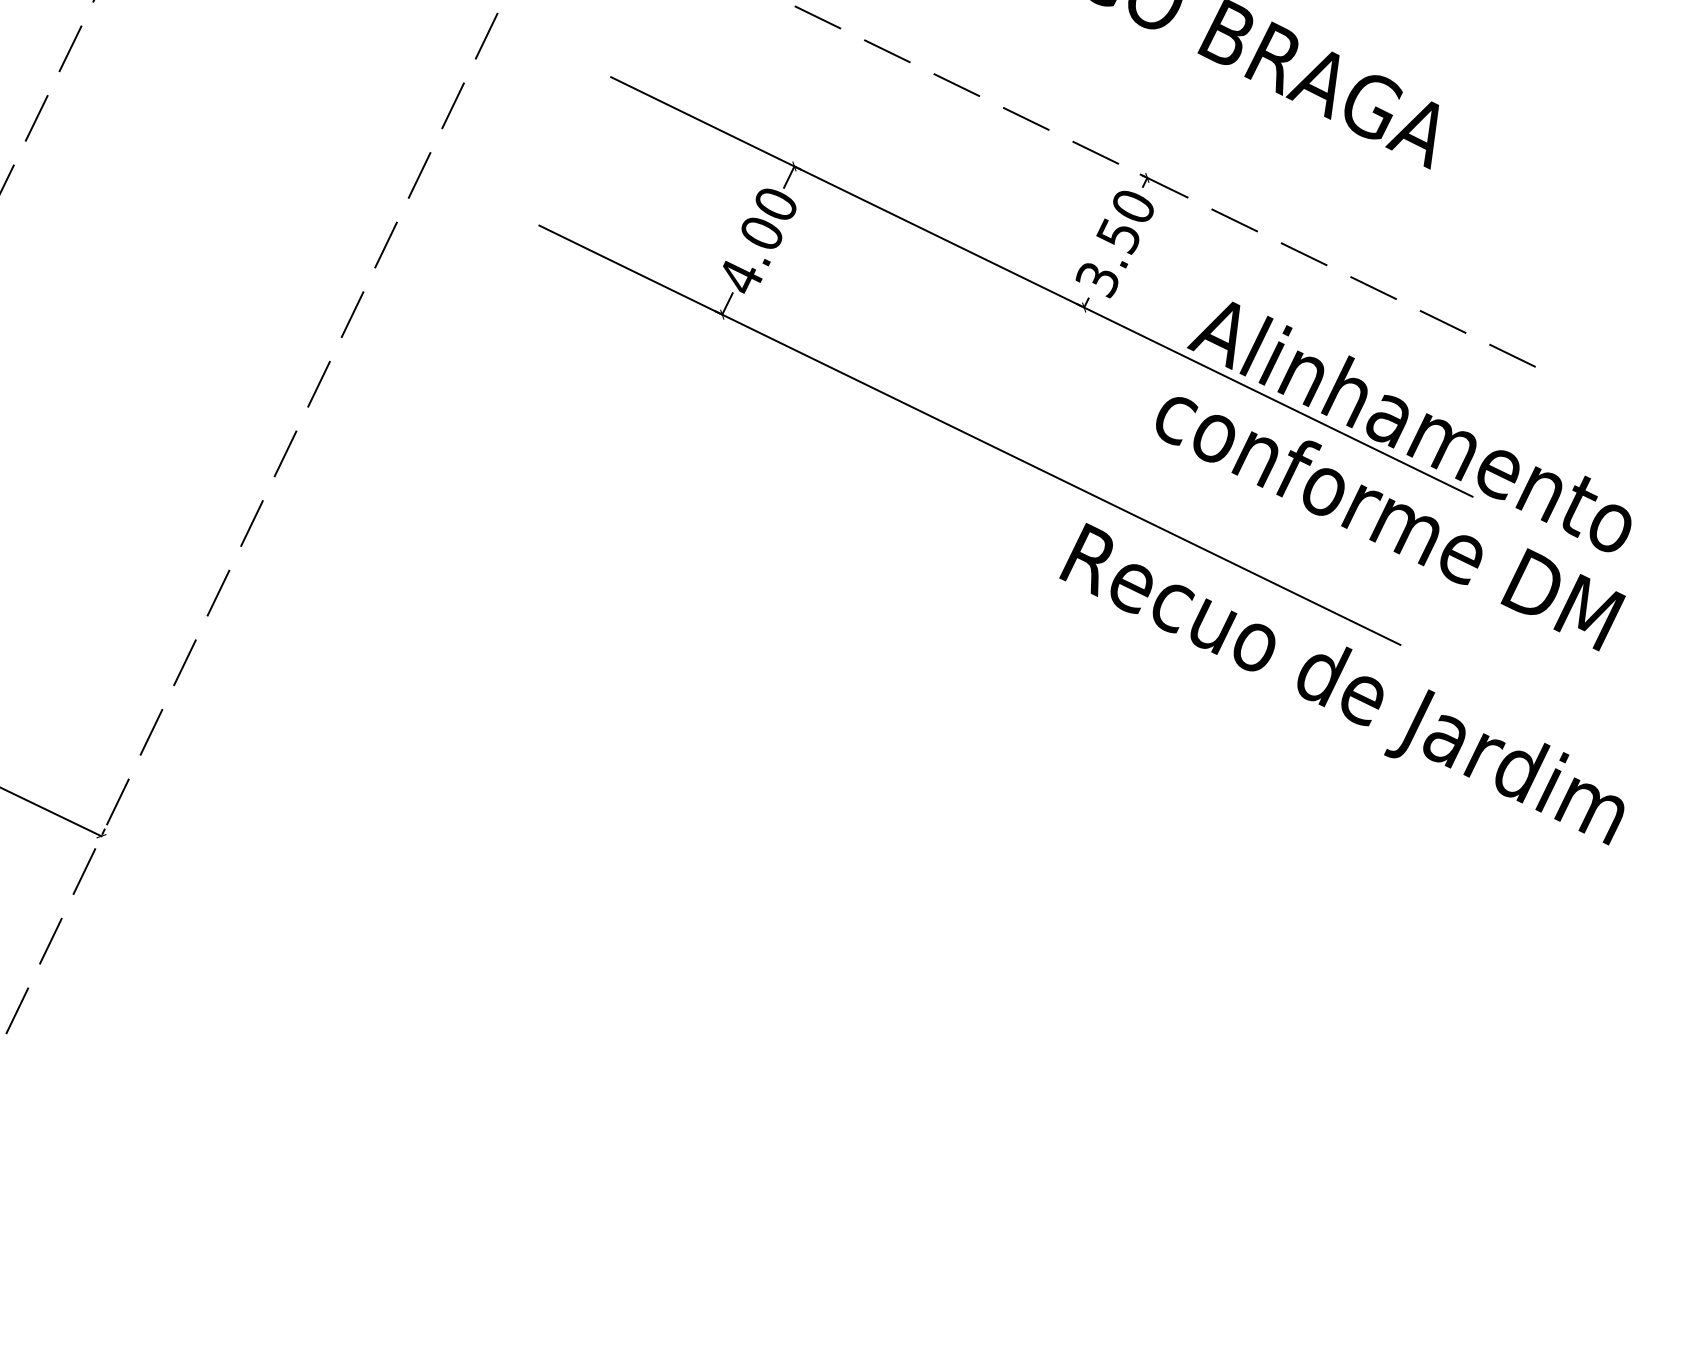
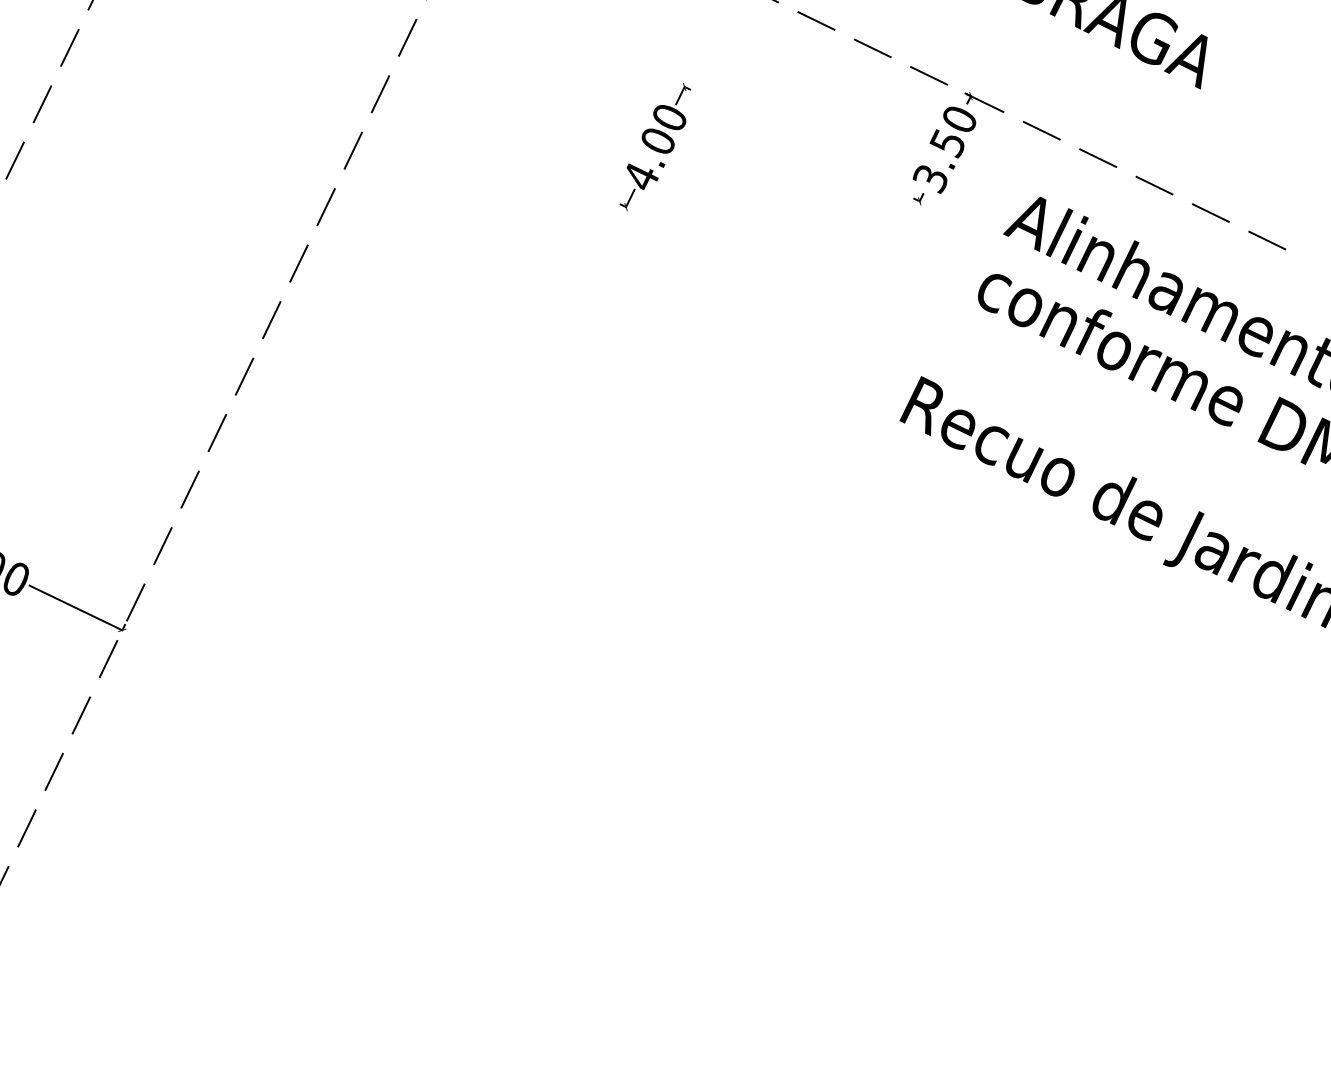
line: (1041, 286) -> (885, 184), removed
line: (969, 434) -> (826, 304), removed

